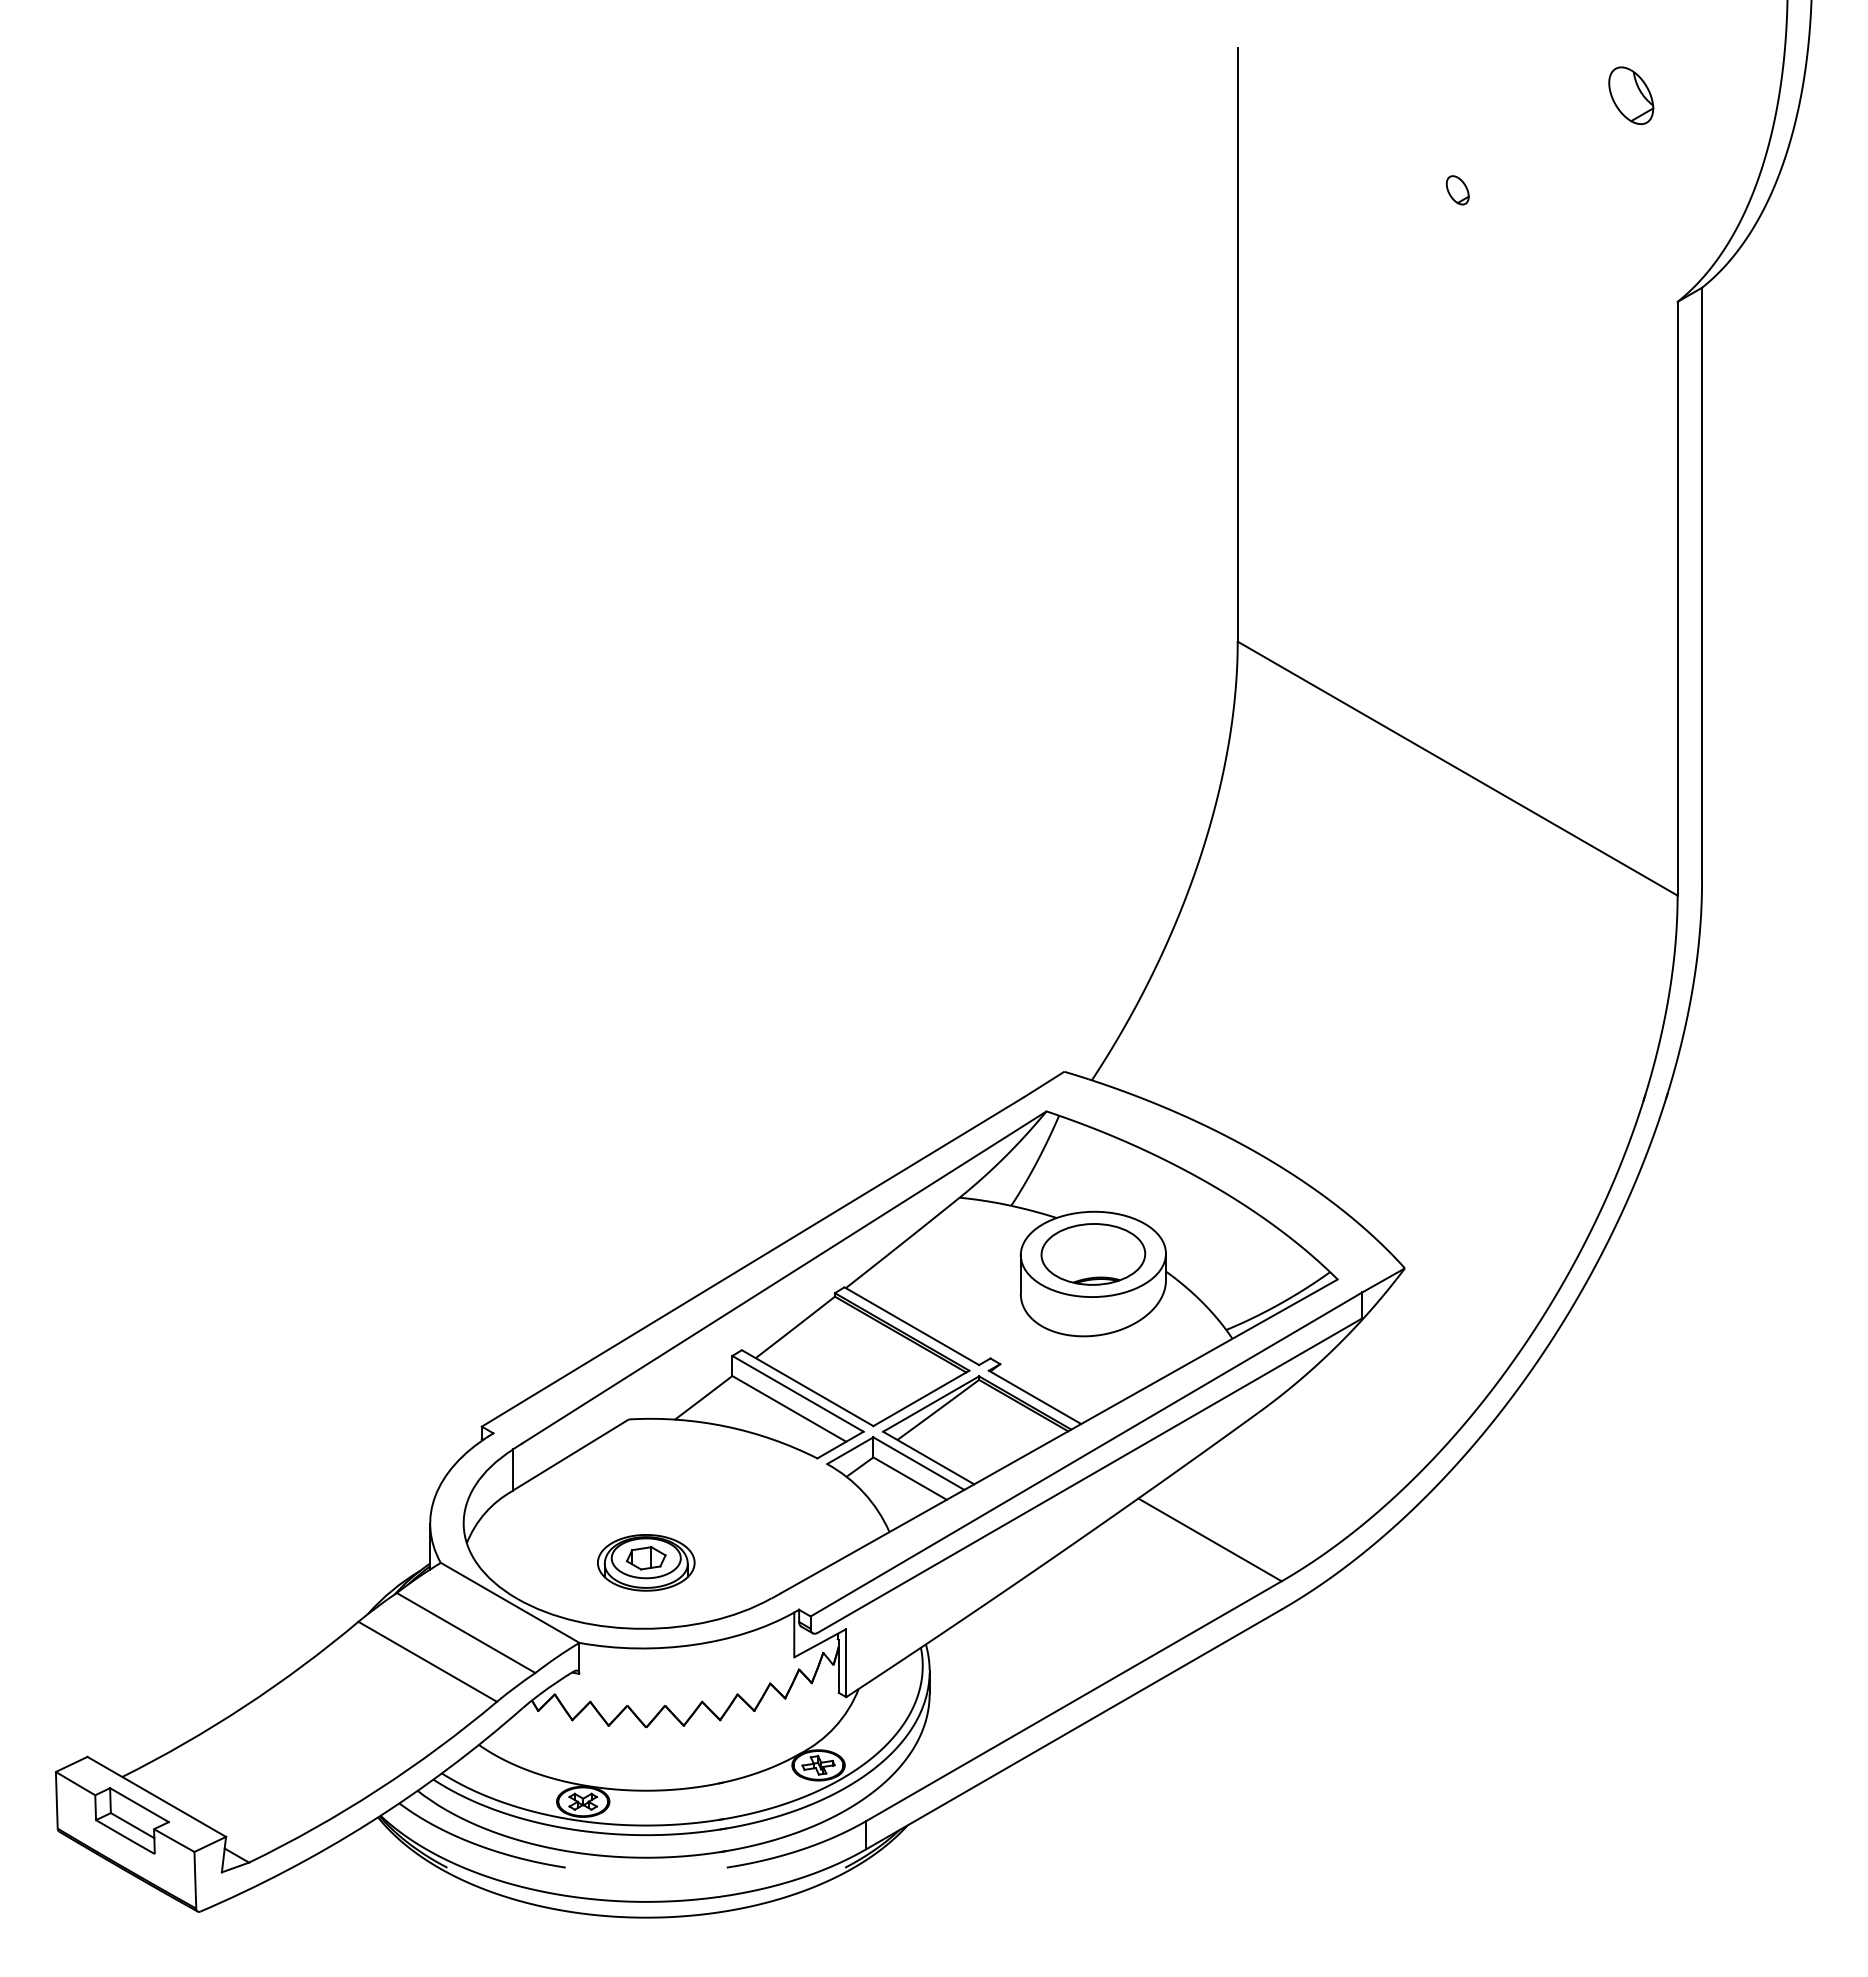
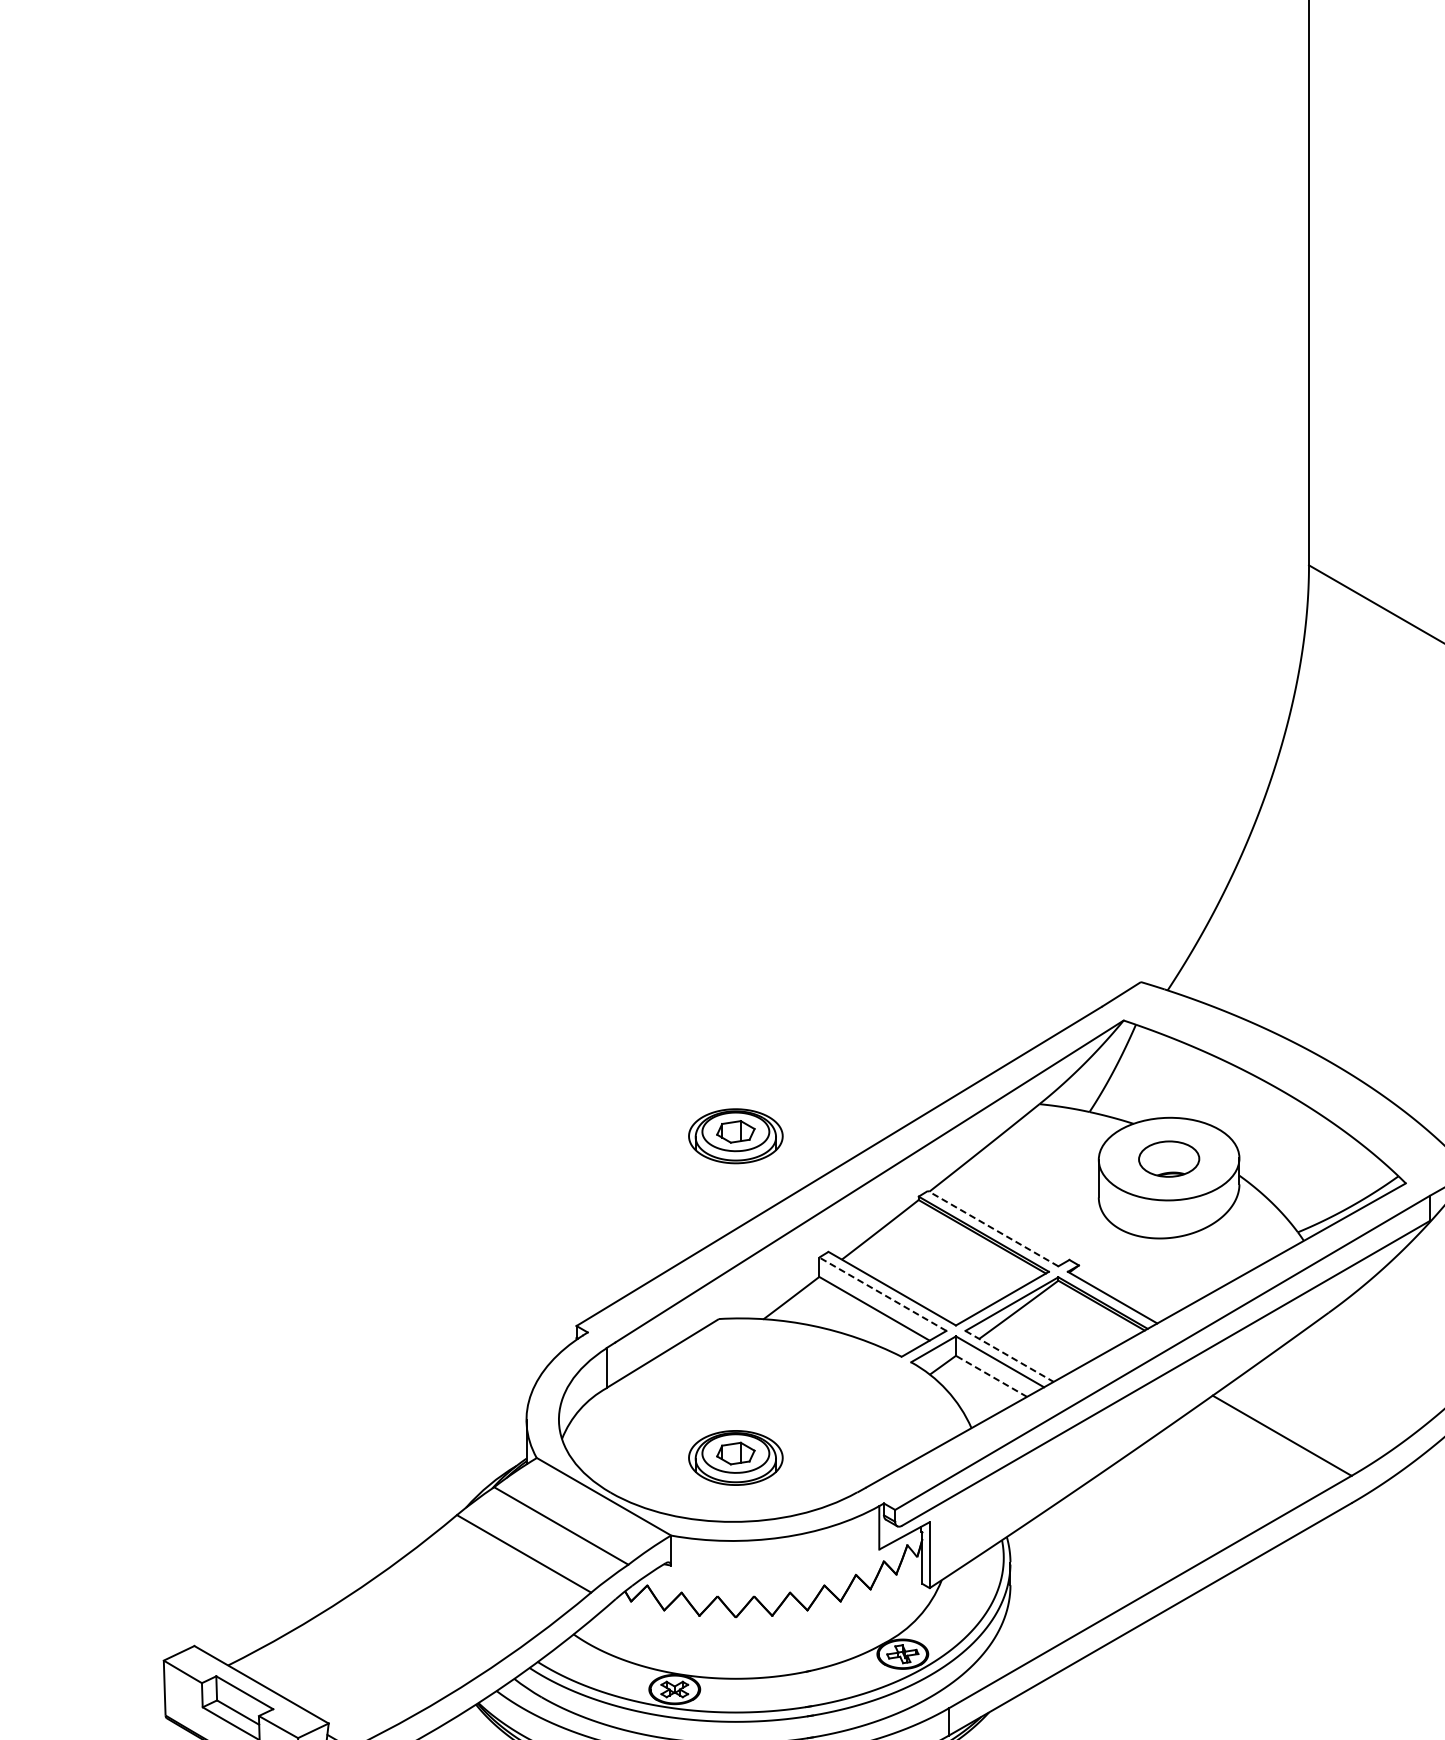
part: (646, 1230) -> (736, 1135), added
part: (1093, 1254) -> (1169, 1159), size x0.6
line: (911, 1326) -> (992, 1228), solid -> dashed
line: (798, 1393) -> (883, 1293), solid -> dashed
line: (928, 1458) -> (1009, 1356), solid -> dashed
line: (909, 1478) -> (990, 1376), solid -> dashed

